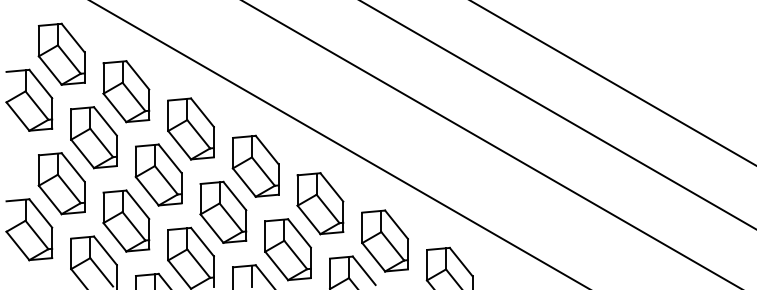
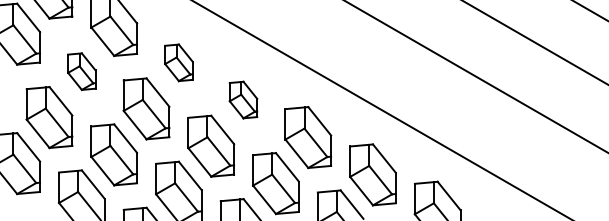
part: (190, 128) -> (178, 62), size x0.6
part: (93, 137) -> (81, 71), size x0.6
part: (255, 165) -> (243, 99), size x0.6

